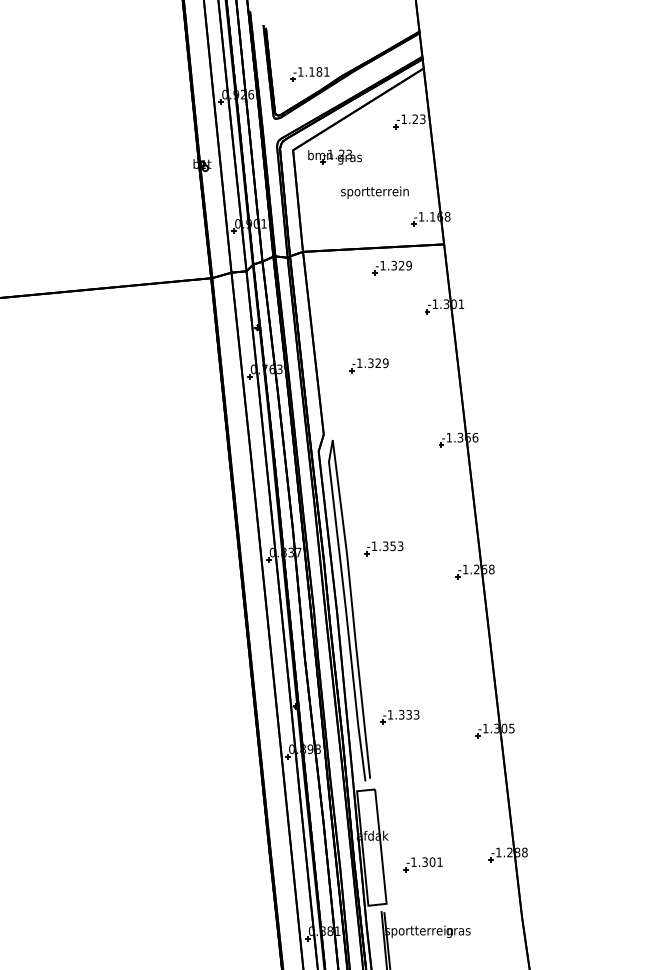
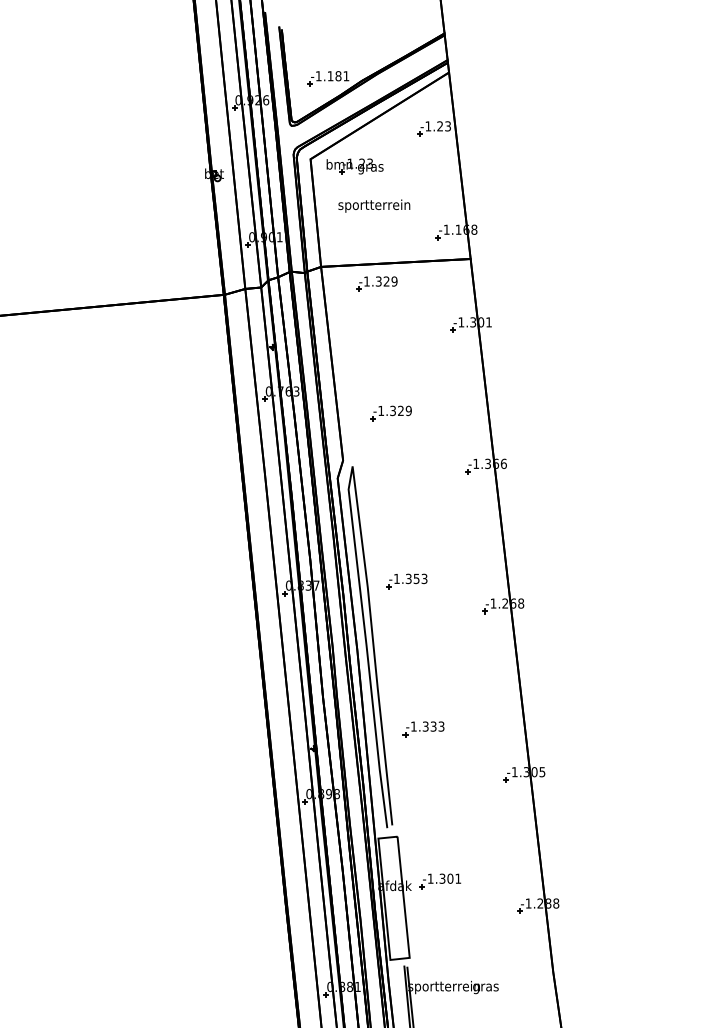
text: (375, 192) -> (374, 205), moved
part: (392, 267) -> (376, 283), moved
part: (368, 365) -> (390, 413), moved
part: (399, 717) -> (423, 729), moved
part: (423, 864) -> (440, 881), moved

